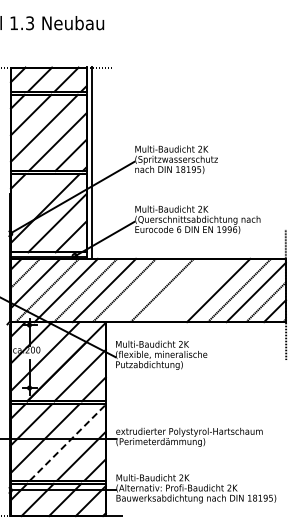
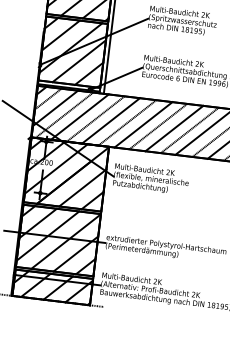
line: (31, 194) -> (60, 35), added
line: (143, 290) -> (142, 124), added
line: (181, 290) -> (174, 128), added
line: (200, 290) -> (189, 130), added
line: (68, 442) -> (66, 241), dashed -> solid

